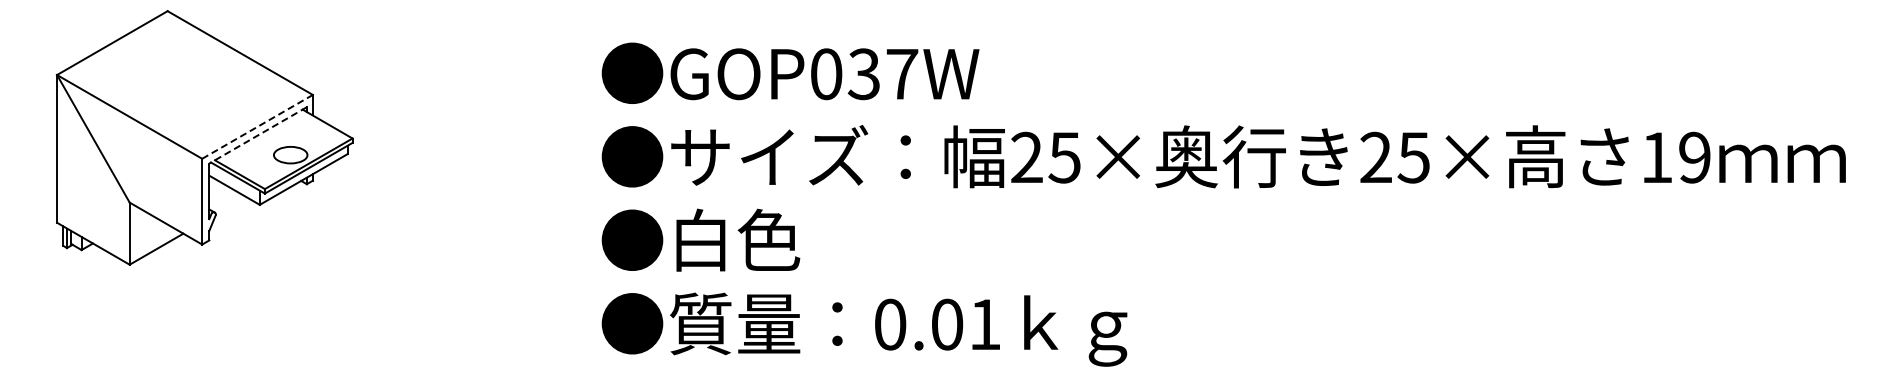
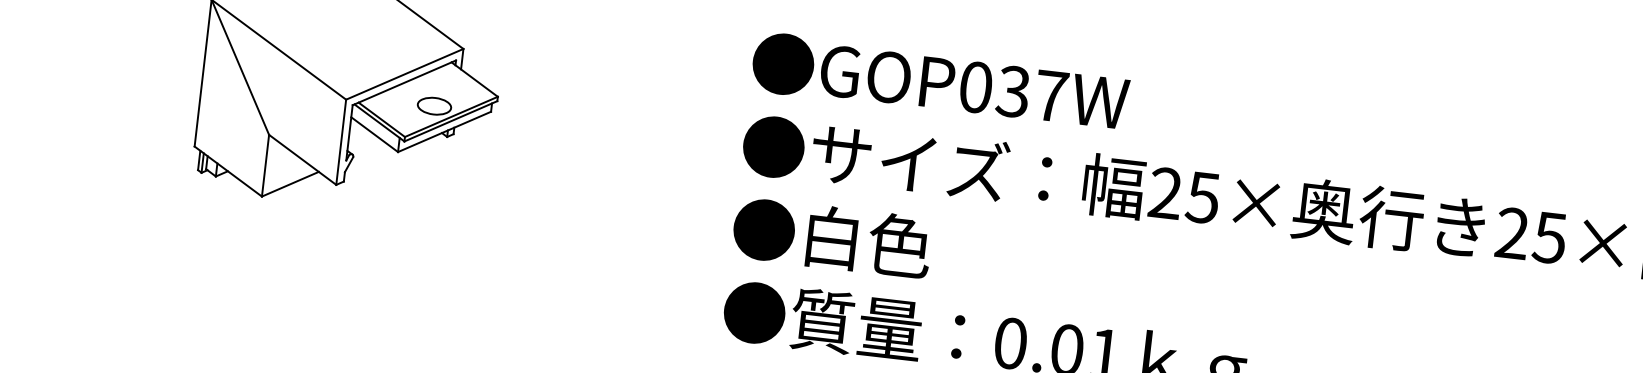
line: (257, 126) -> (404, 73), dashed -> solid
line: (257, 135) -> (403, 82), dashed -> solid

